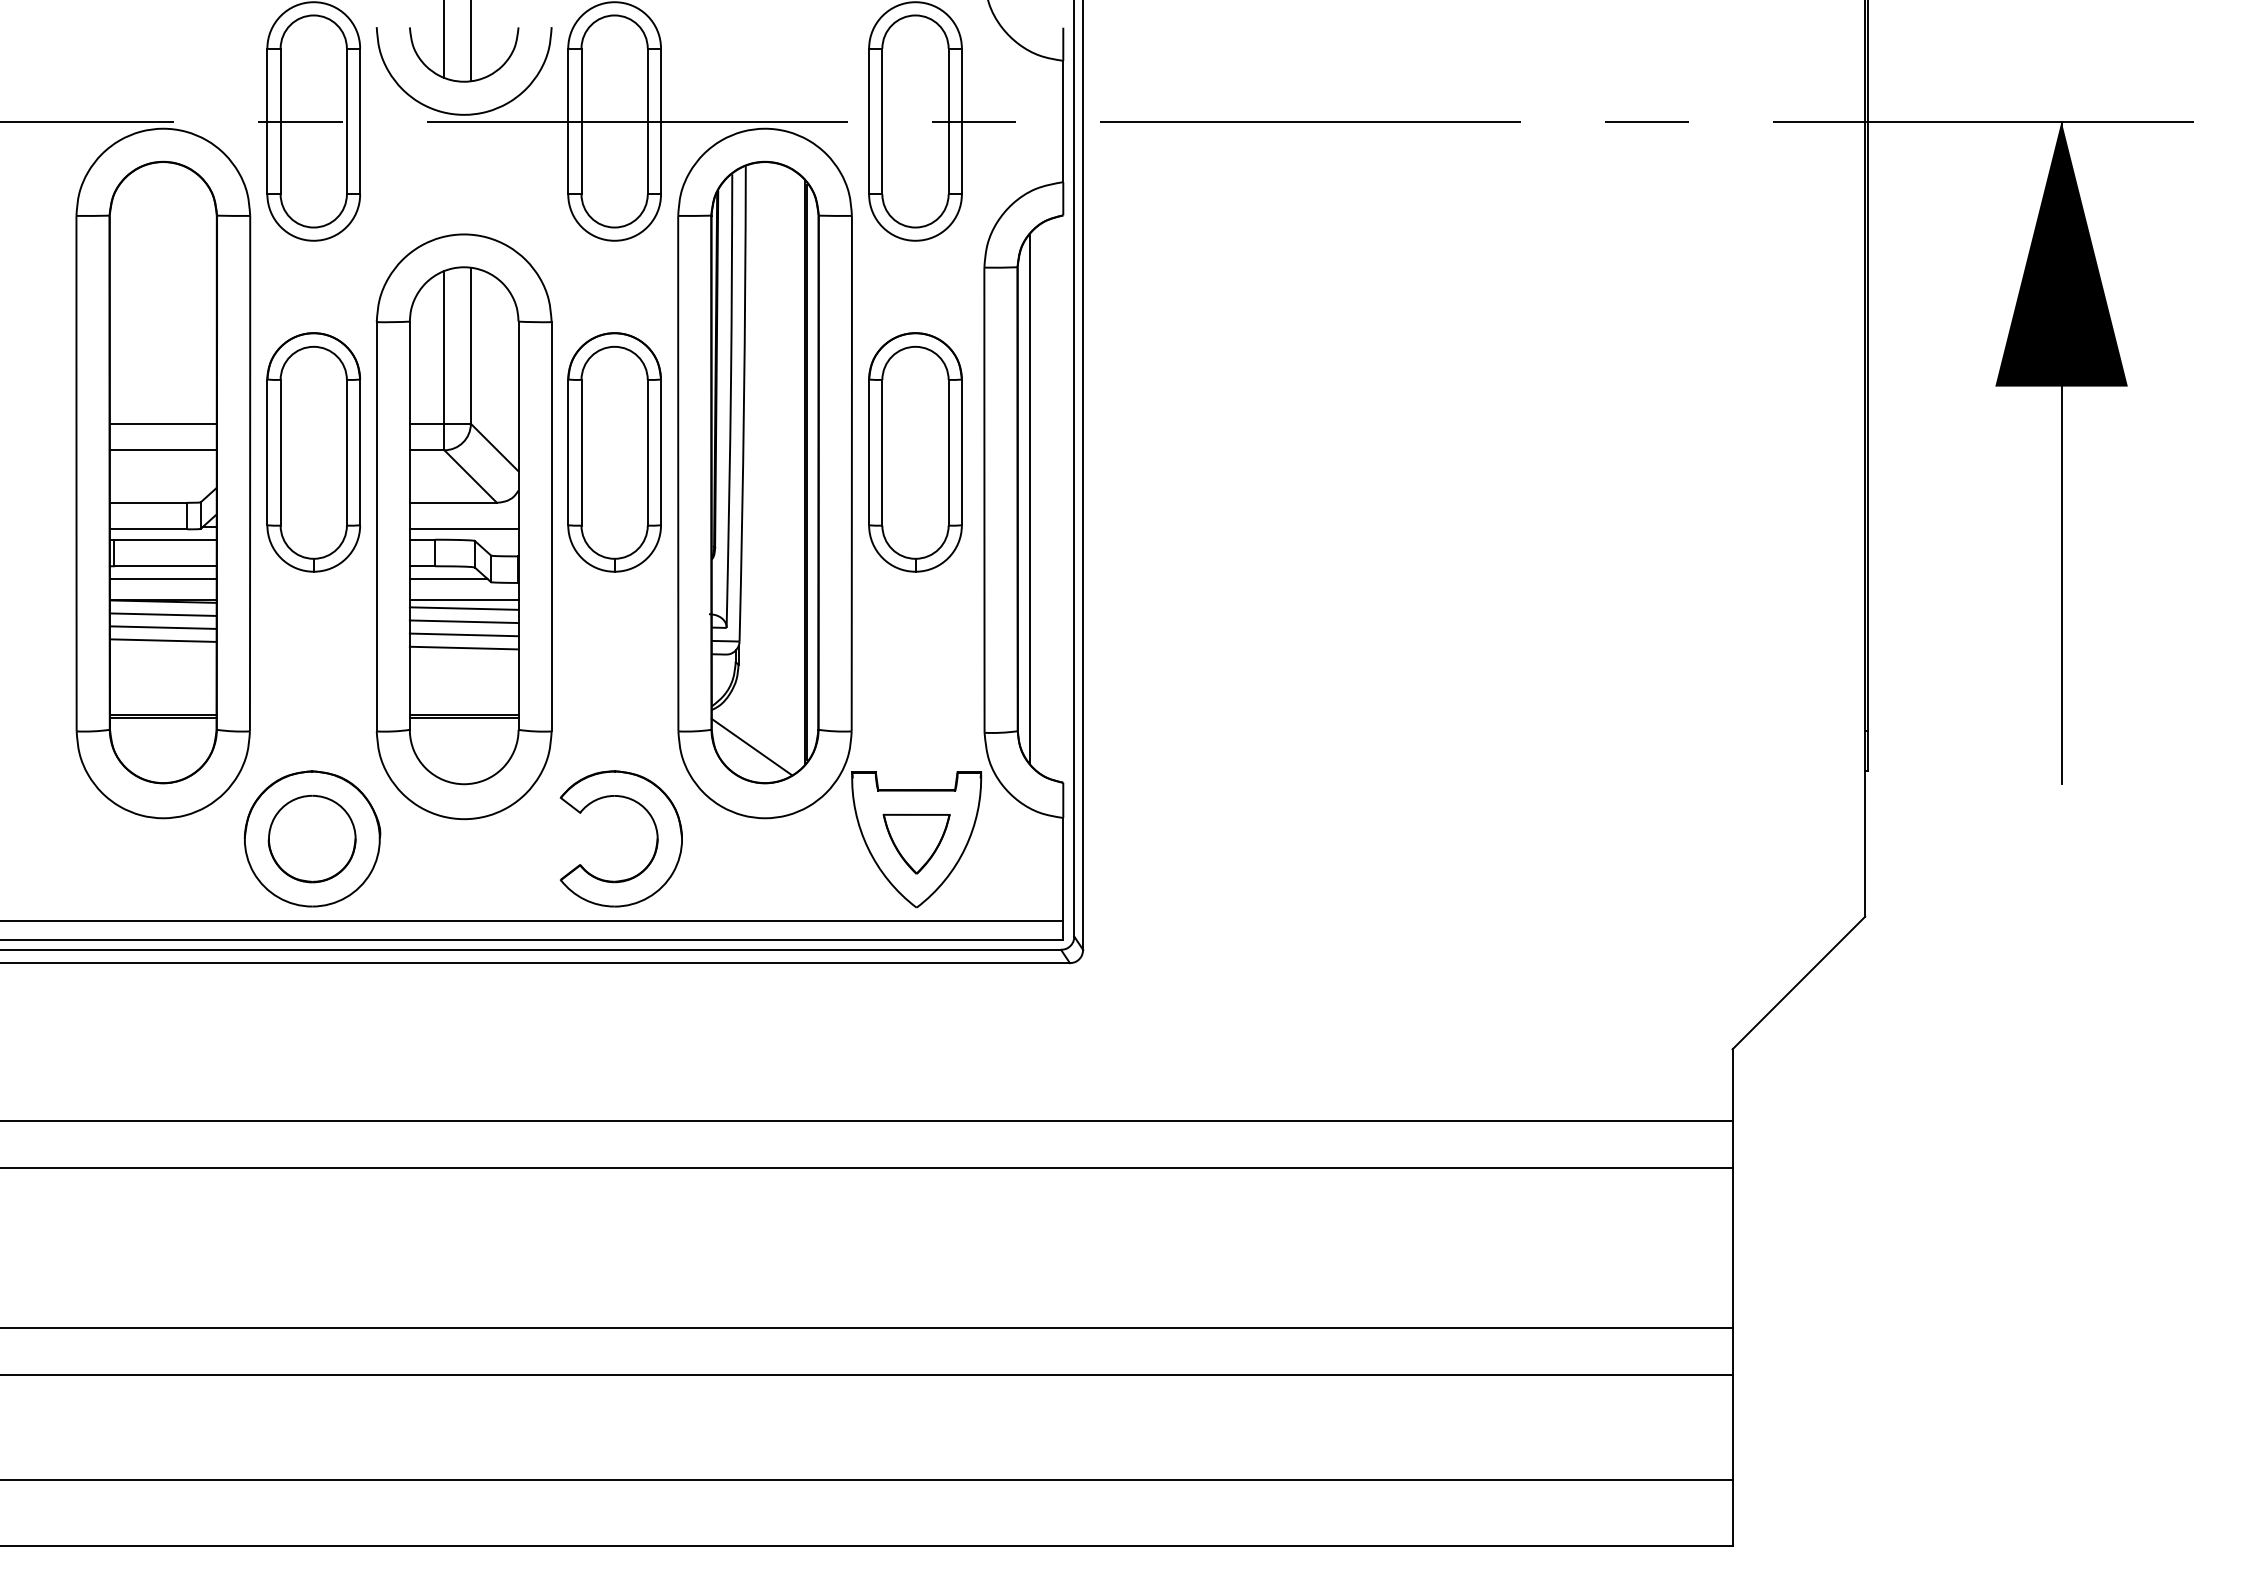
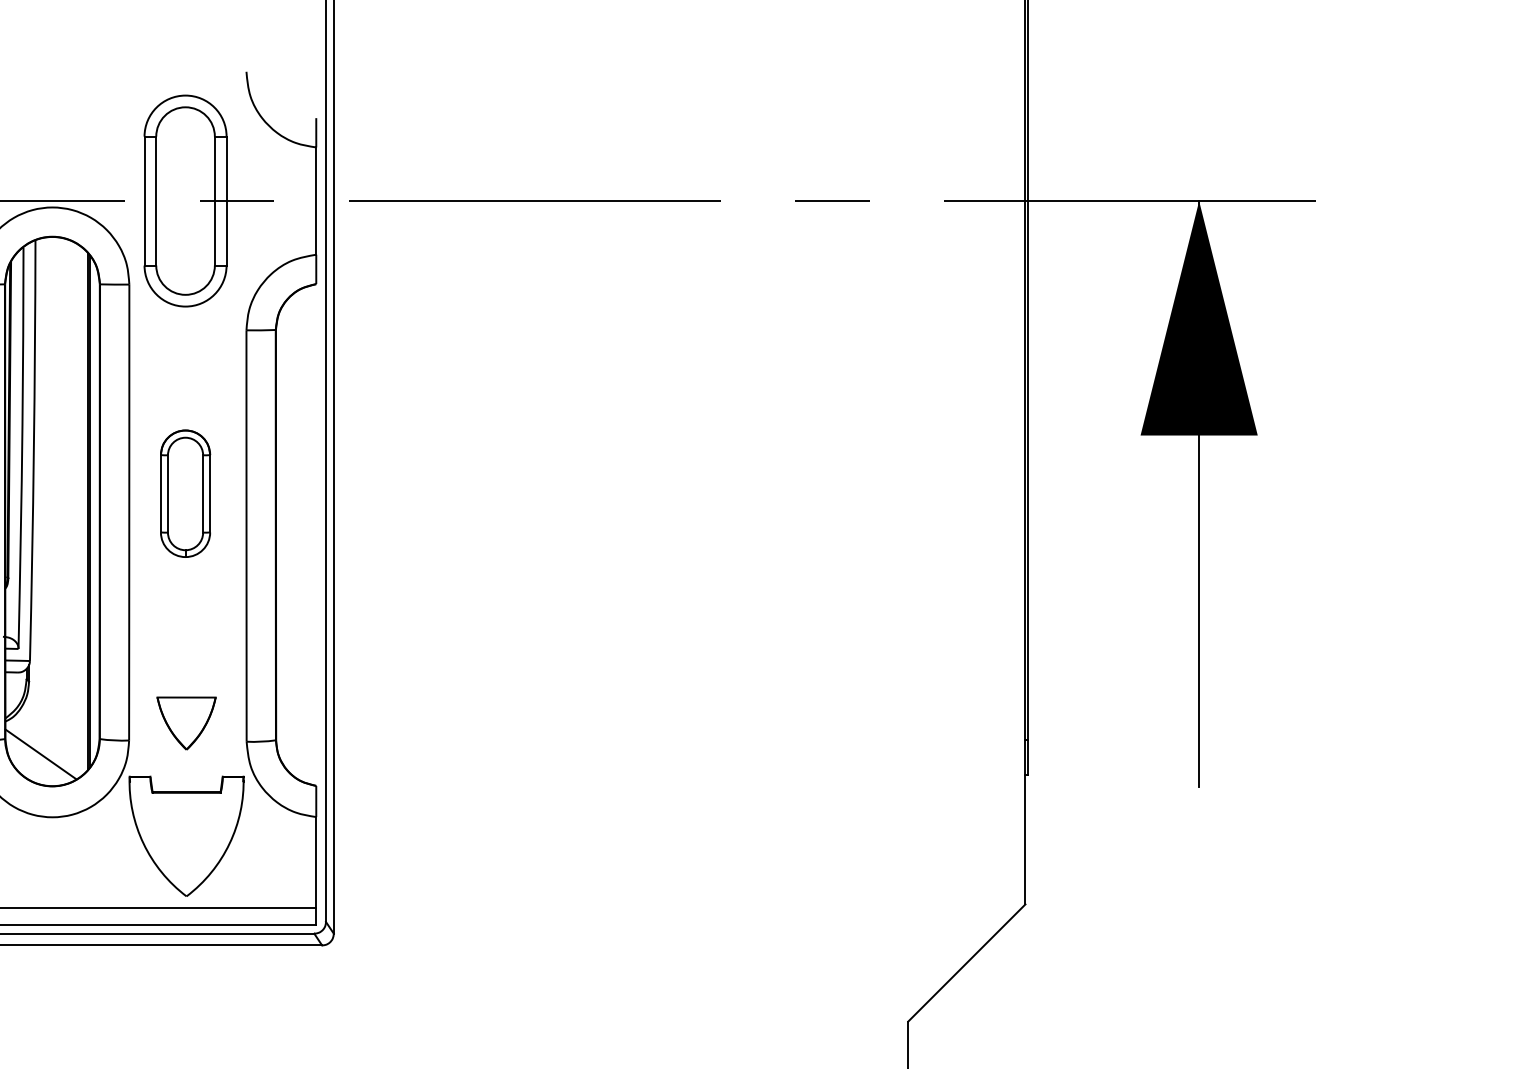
part: (915, 452) -> (185, 493), size x0.6
line: (1030, 498) -> (287, 534), removed
part: (916, 843) -> (186, 722), moved

